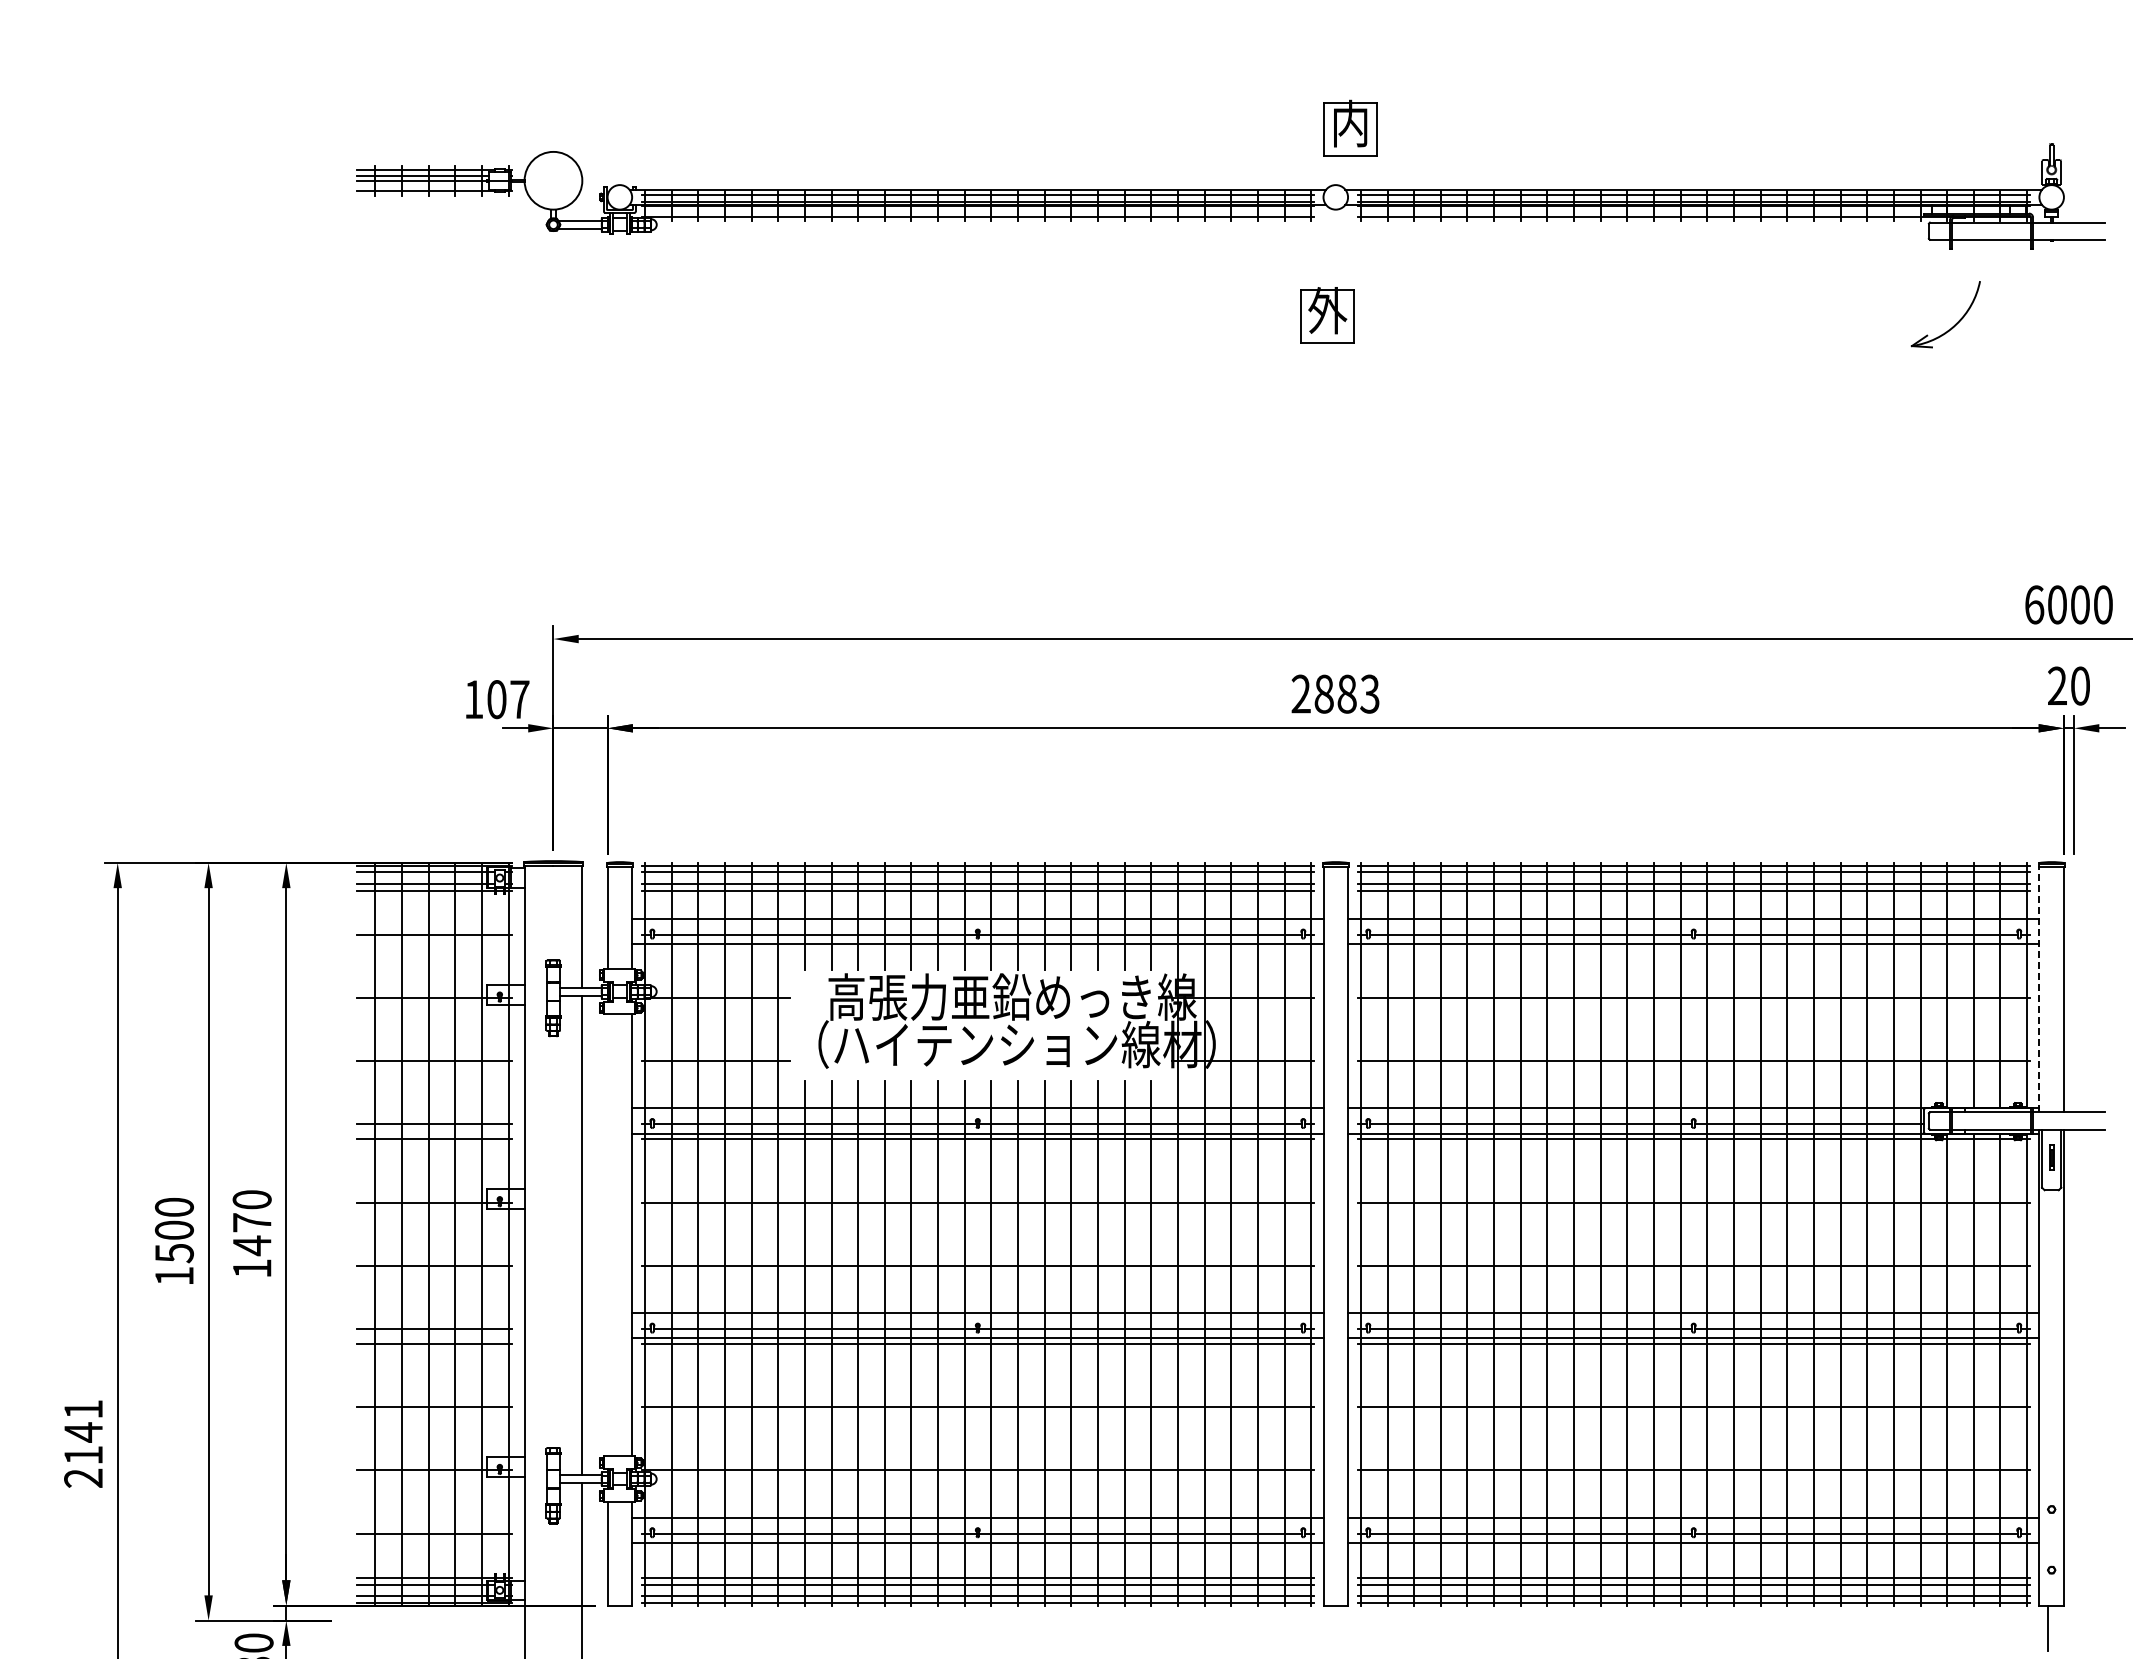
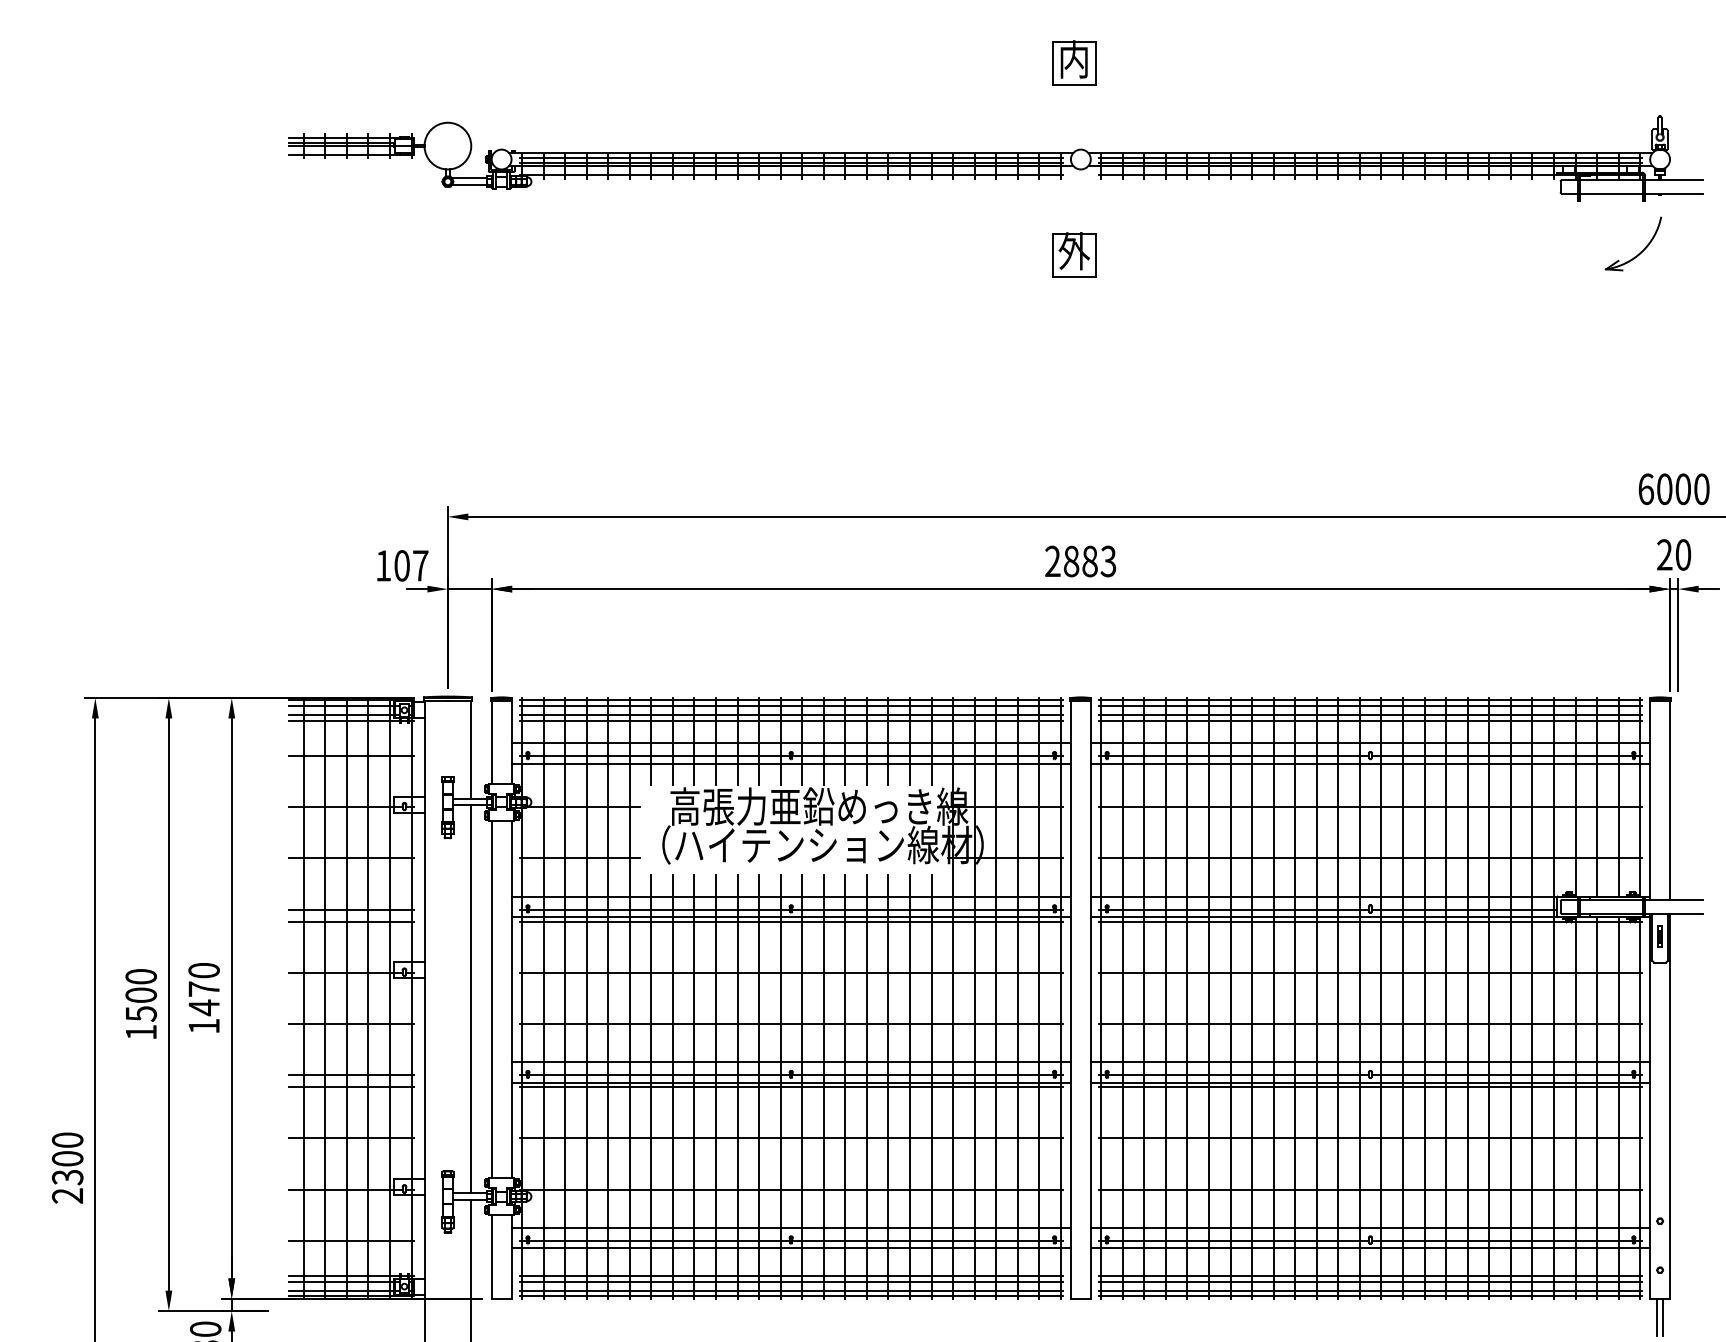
part: (1350, 127) -> (1074, 62), moved
part: (1955, 323) -> (1641, 251), moved
line: (2039, 989) -> (1650, 800), dashed -> solid
line: (607, 1235) -> (491, 999), added
text: (83, 1432) -> (67, 1158), 2141 -> 2300
line: (2055, 1627) -> (1663, 1316), added

